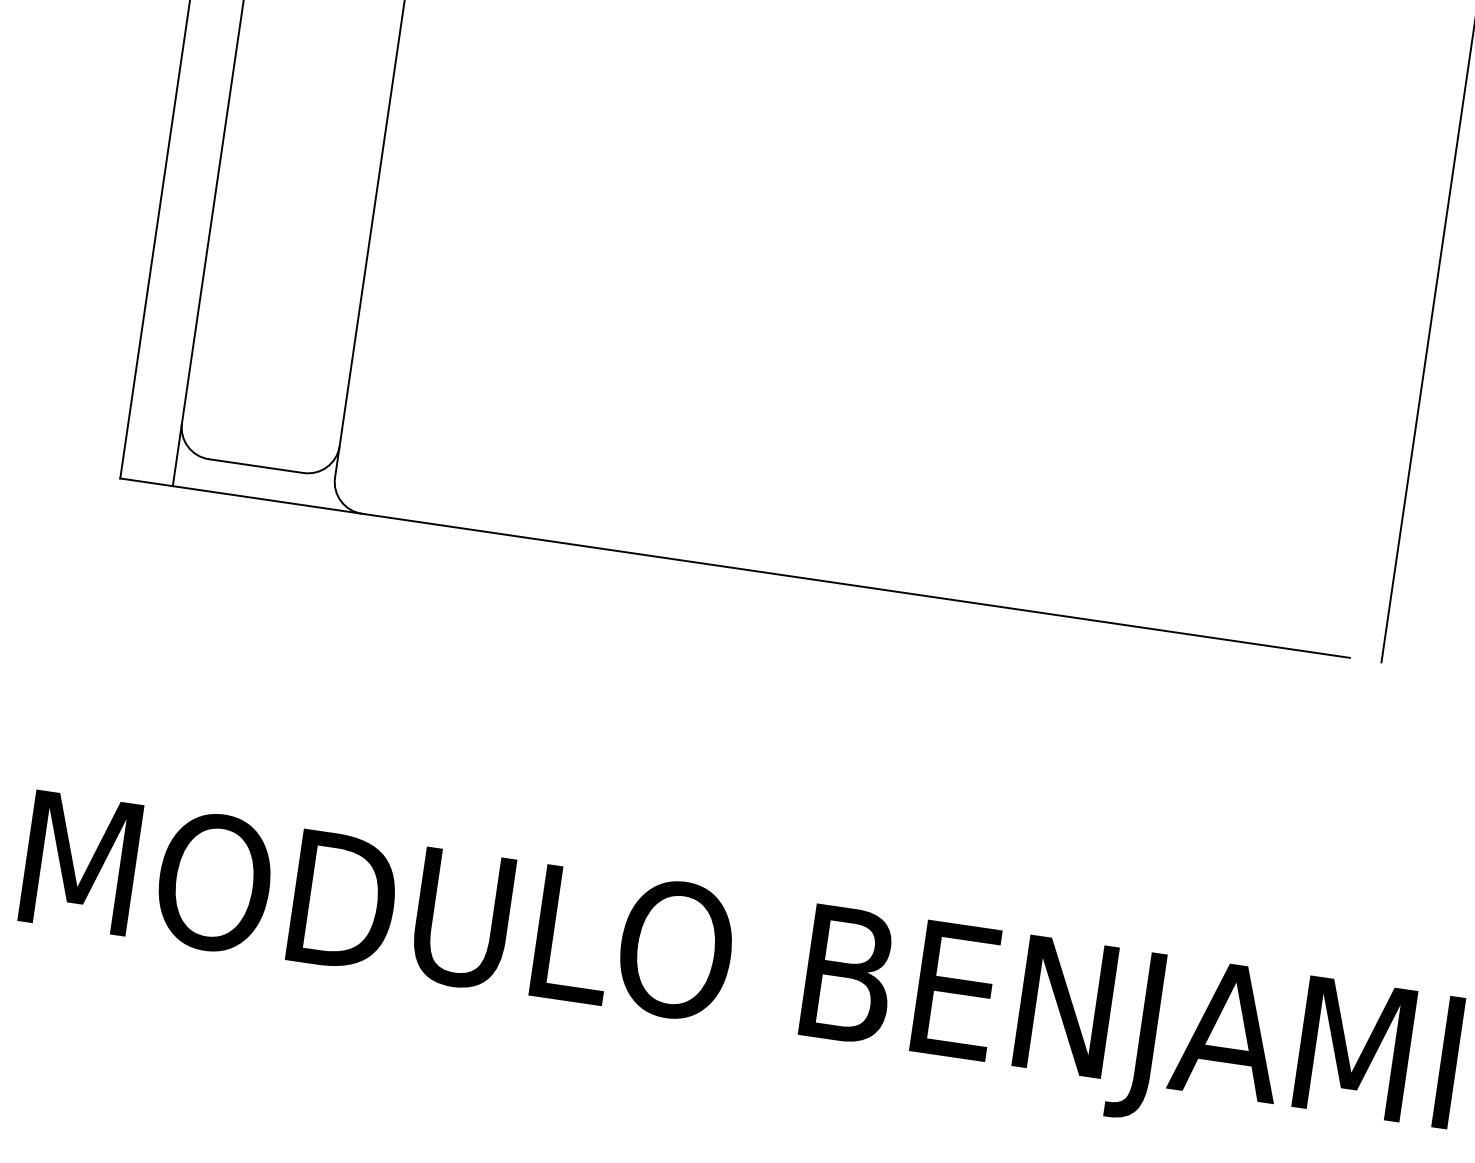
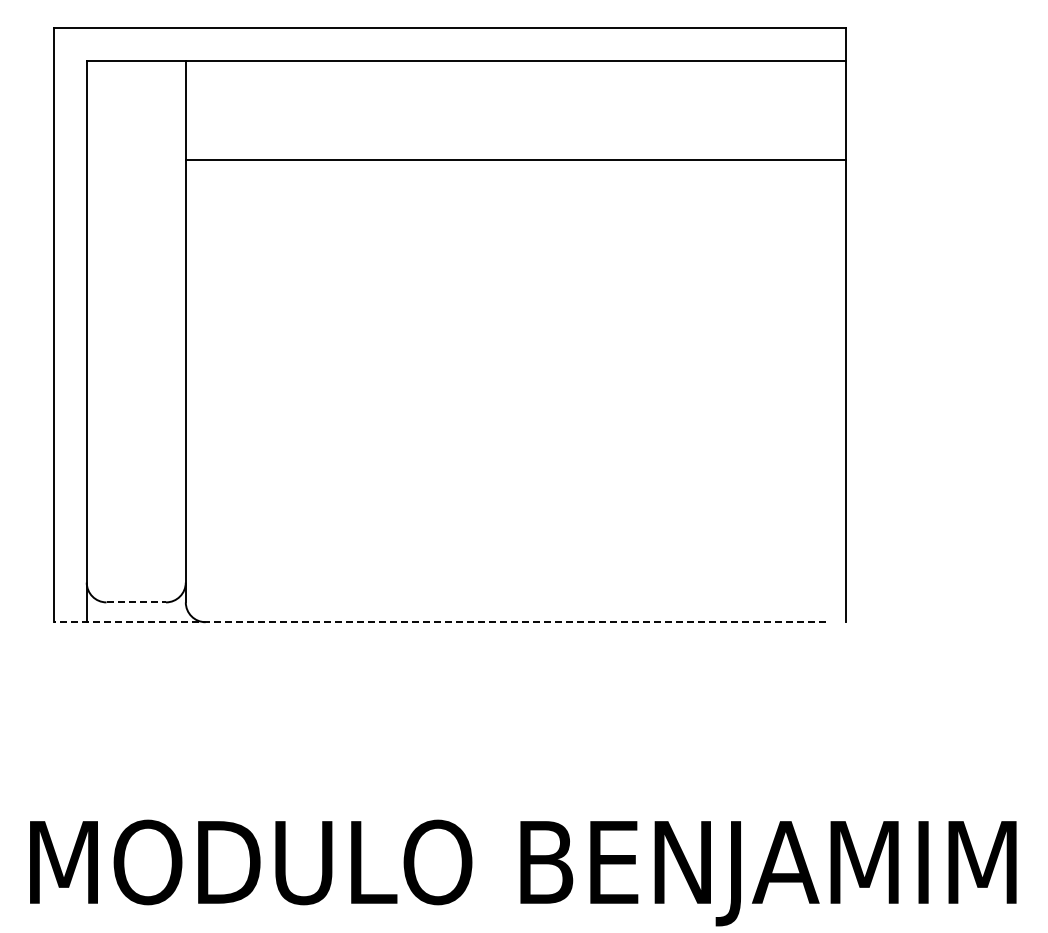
line: (256, 466) -> (136, 602), solid -> dashed
line: (734, 568) -> (439, 622), solid -> dashed

